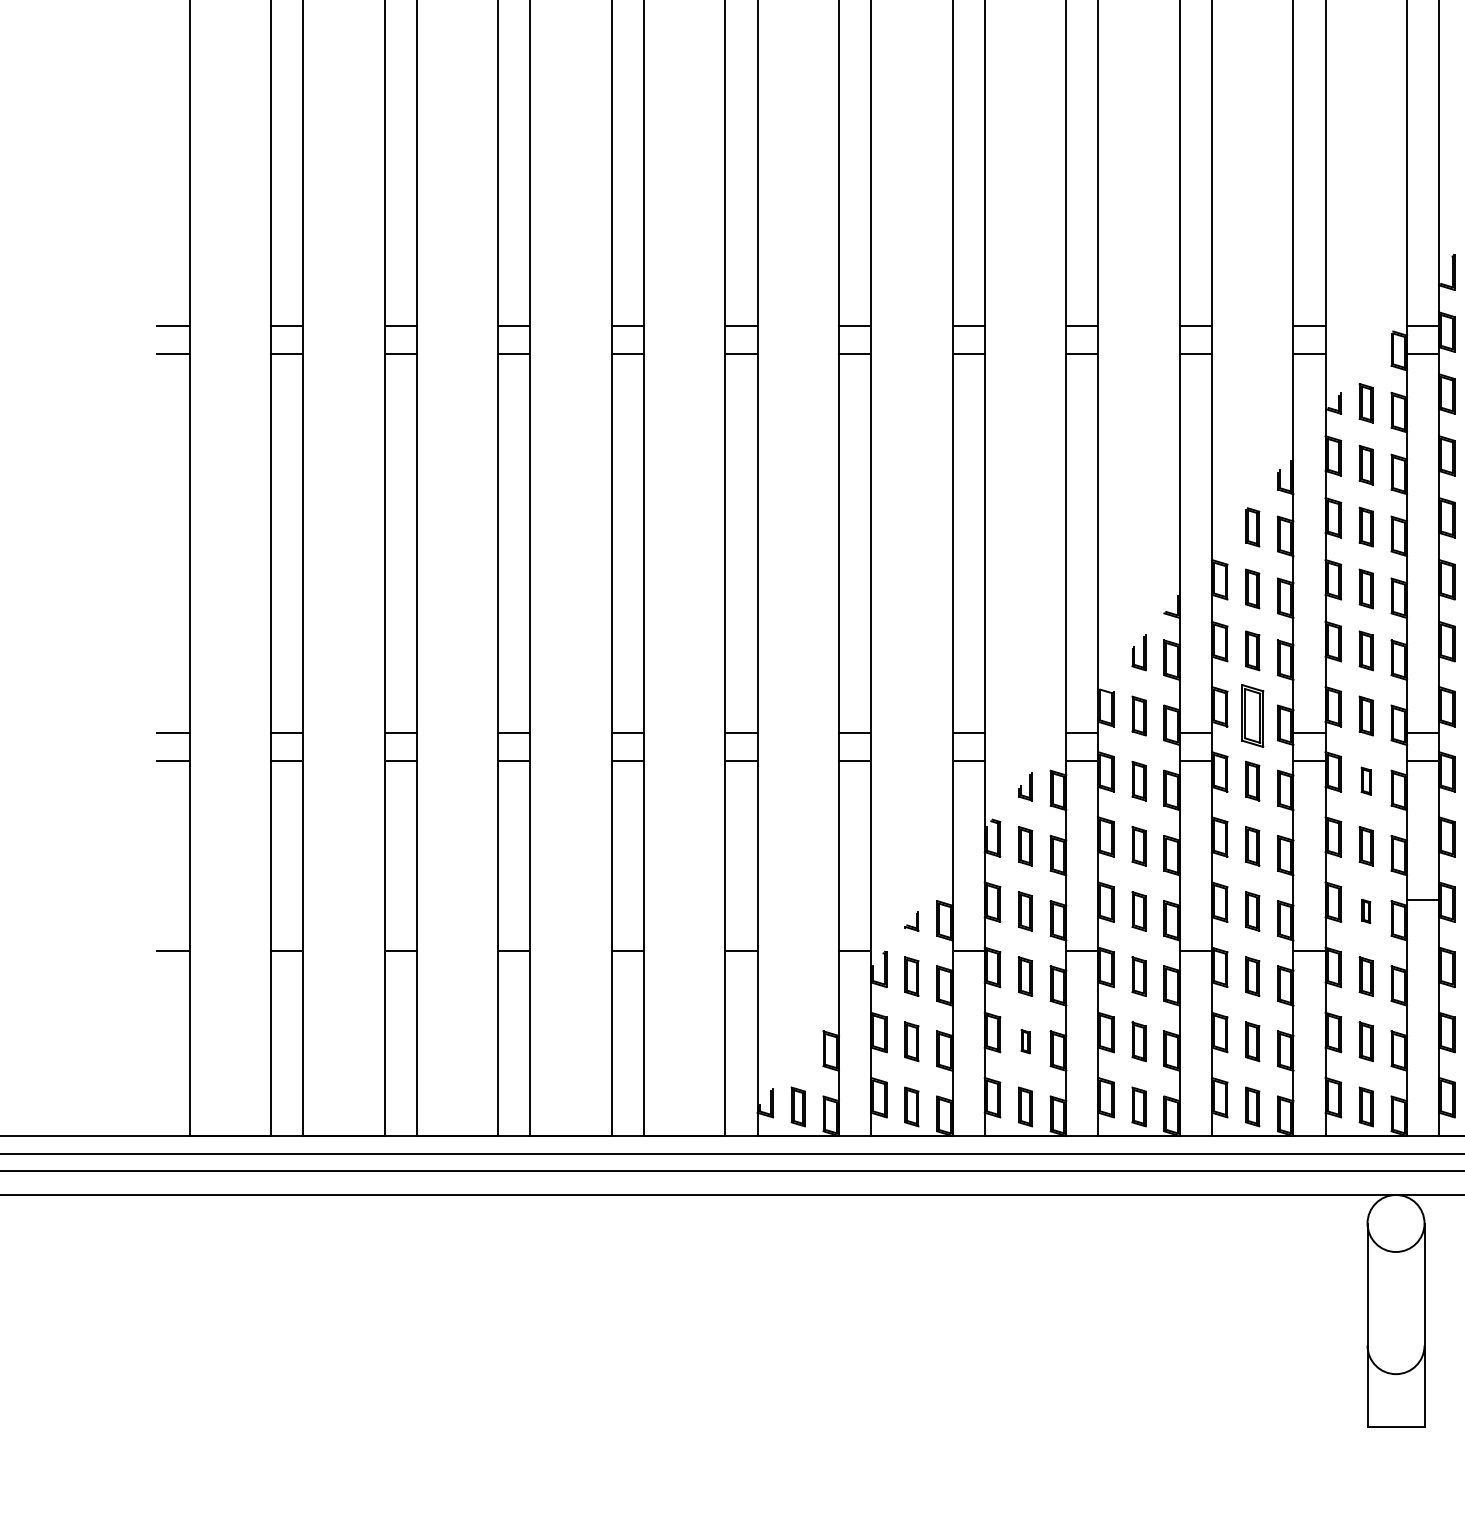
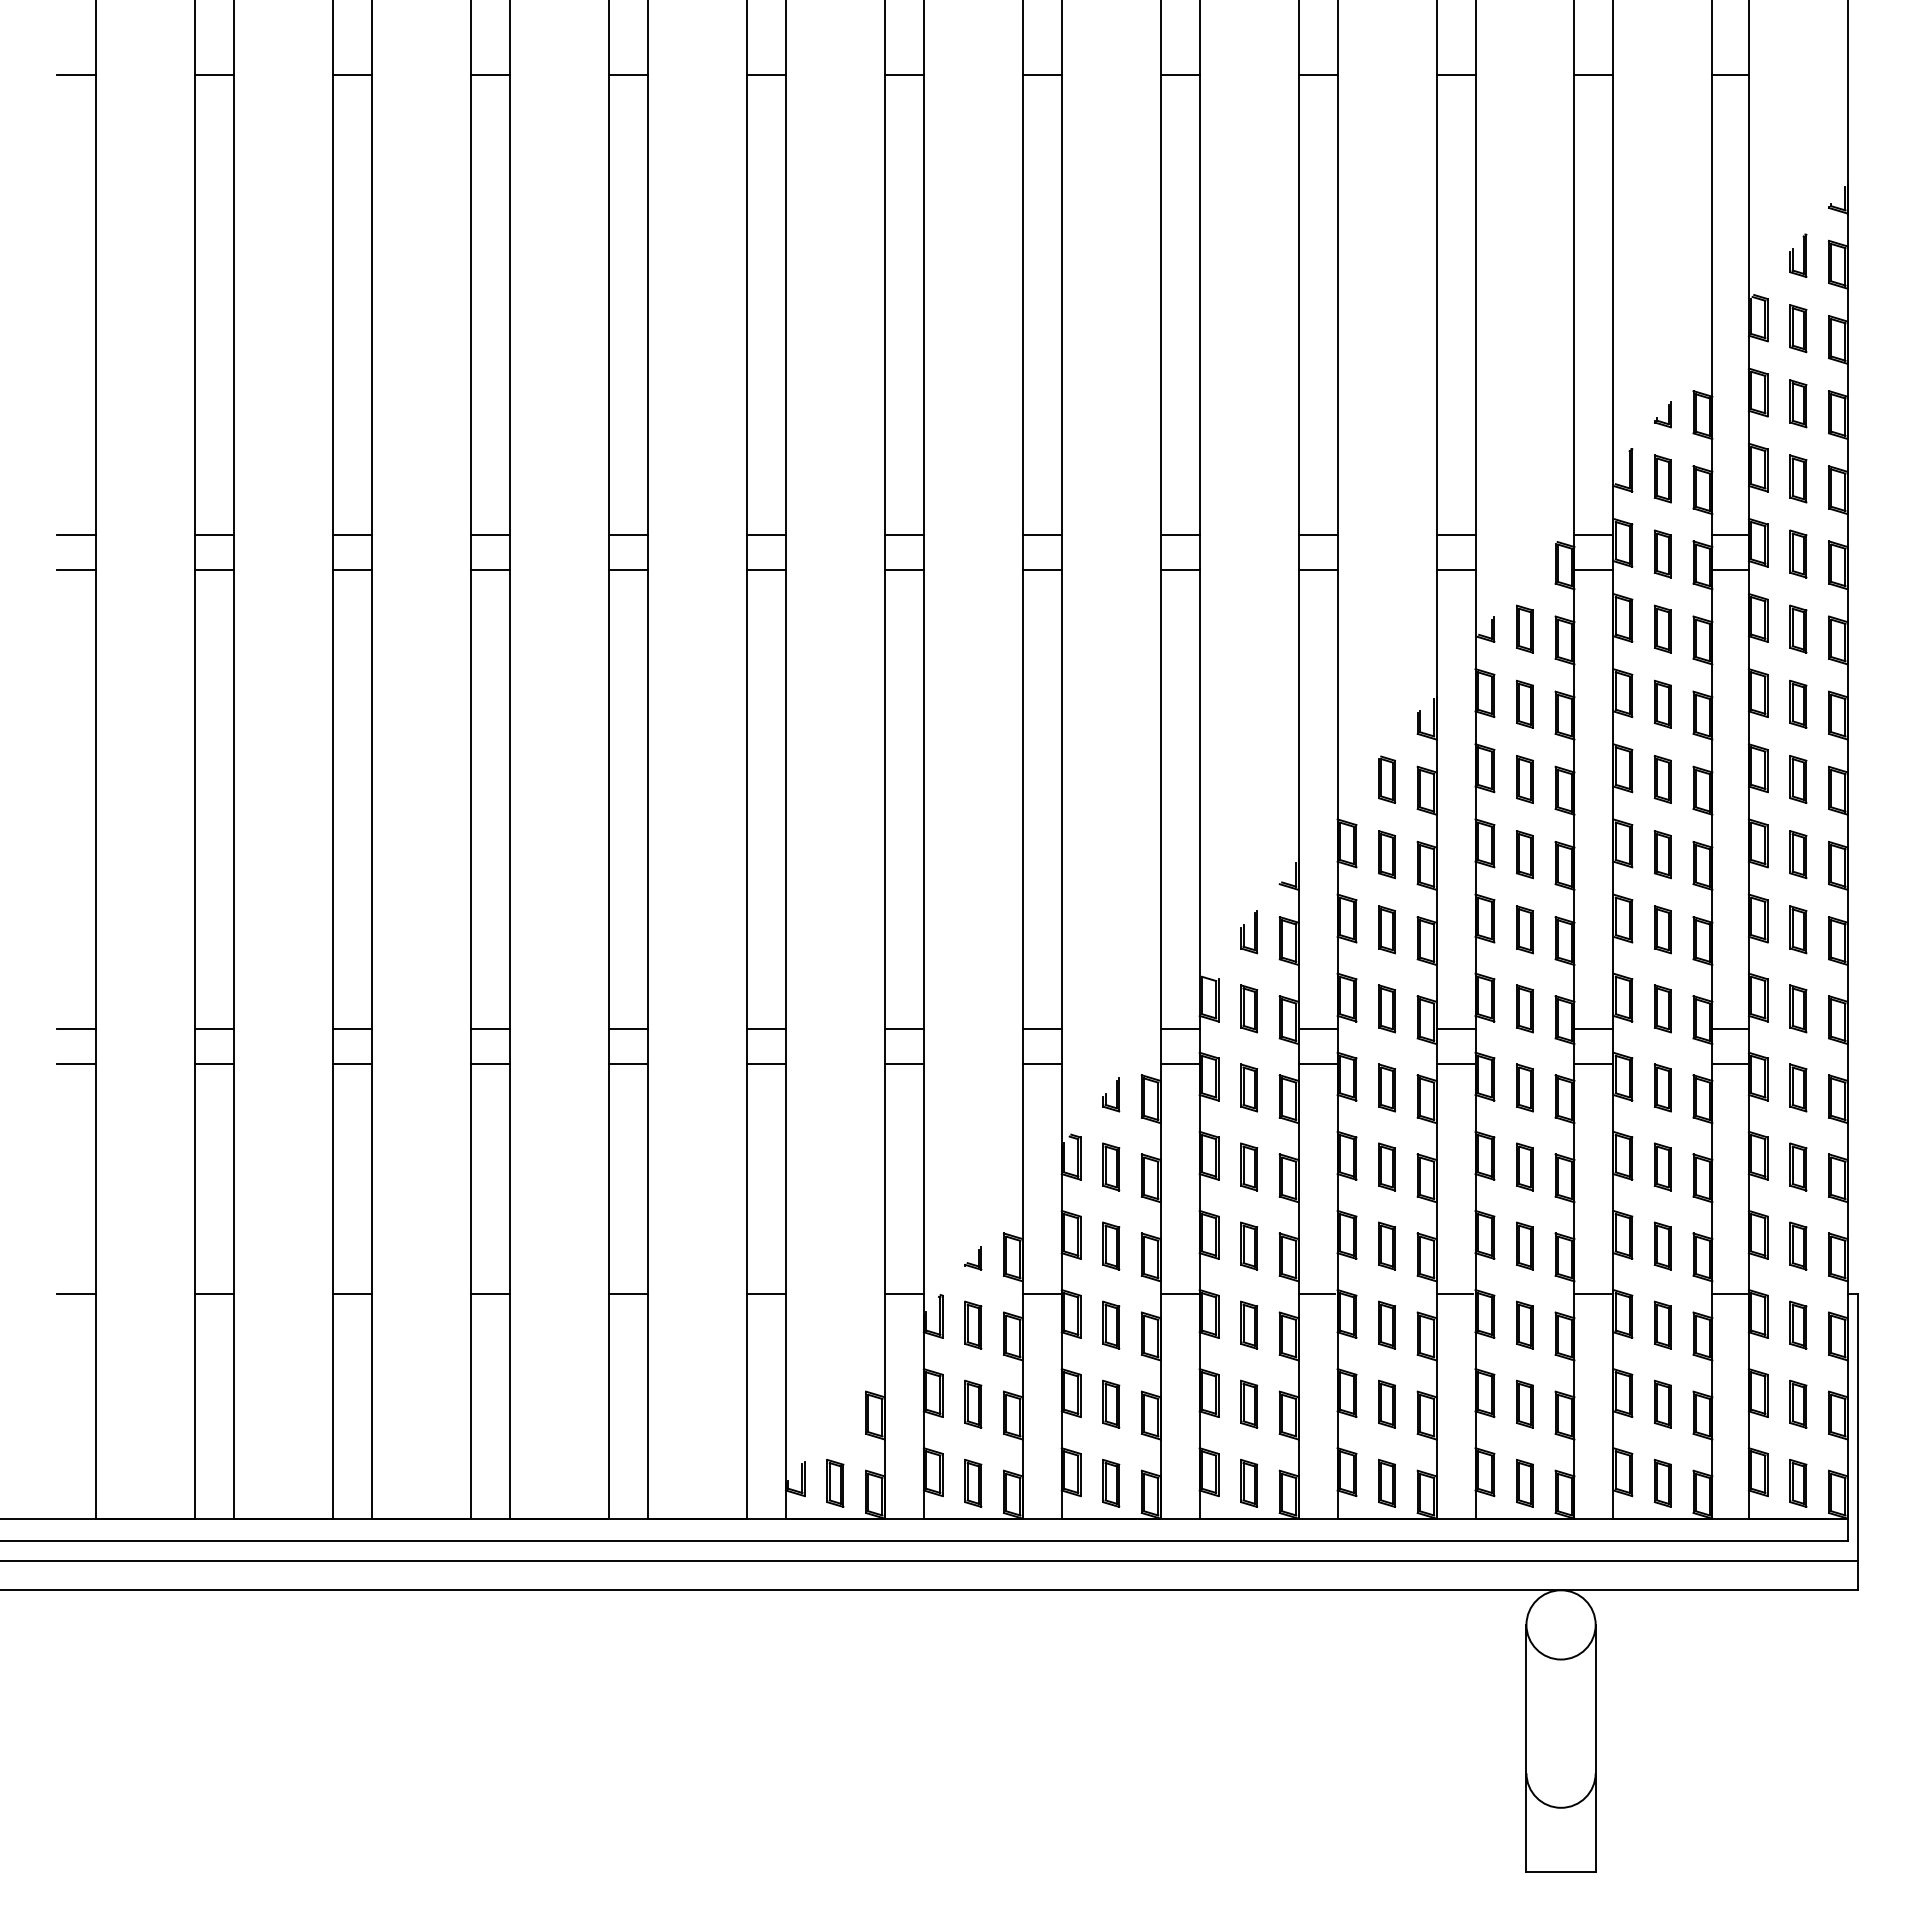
part: (1252, 715) -> (1386, 1008), size x0.62
part: (1365, 780) -> (1524, 1087), size x1.43
line: (1421, 900) -> (1592, 1293), moved
part: (1365, 910) -> (1524, 1245), size x1.67
part: (1025, 1041) -> (1111, 1403), size x1.67

